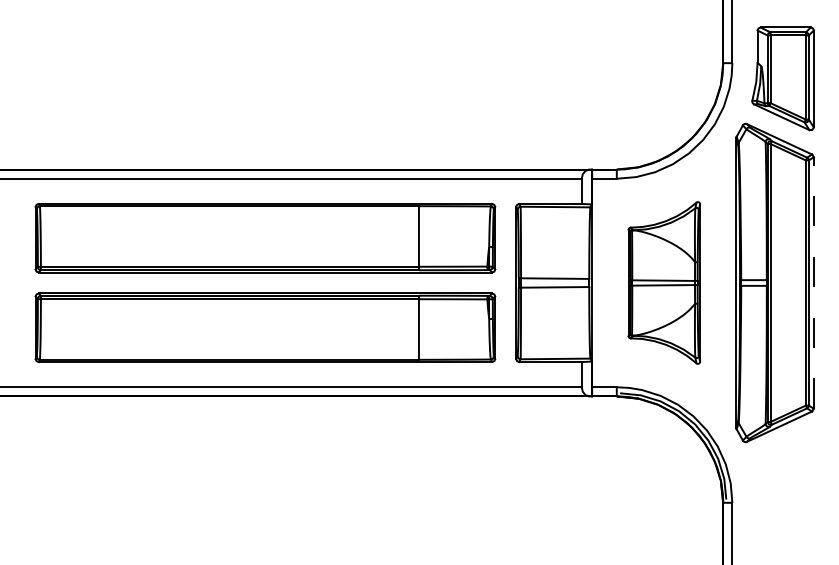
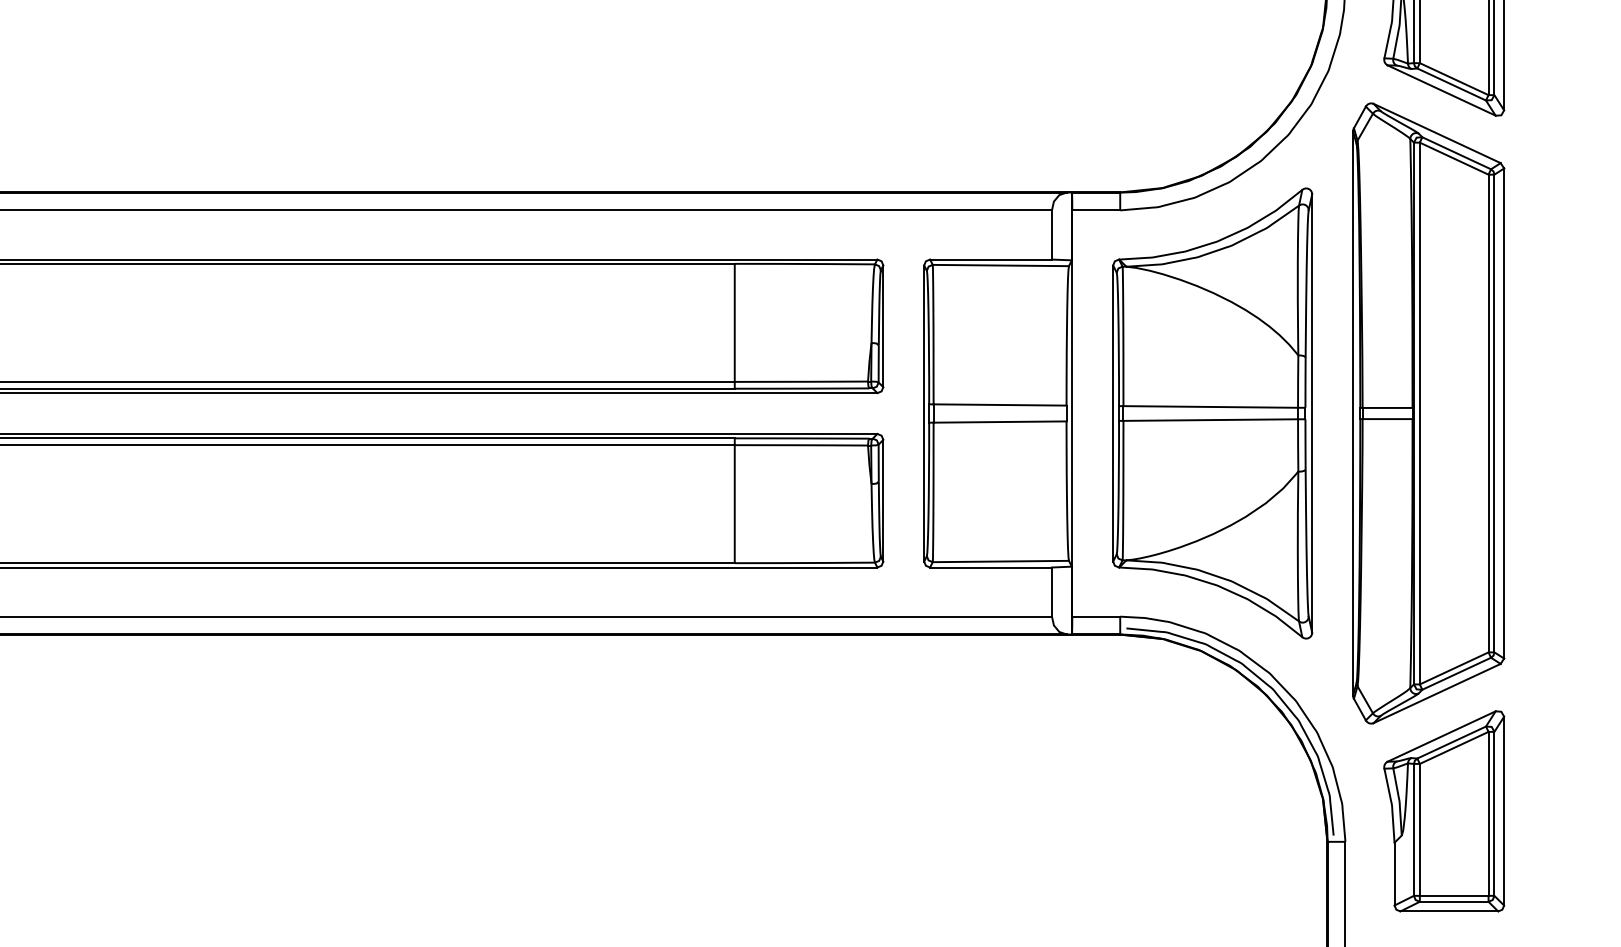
part: (664, 282) -> (1213, 412), size x1.43
line: (813, 282) -> (1503, 412), dashed -> solid
part: (782, 486) -> (1443, 810), added

